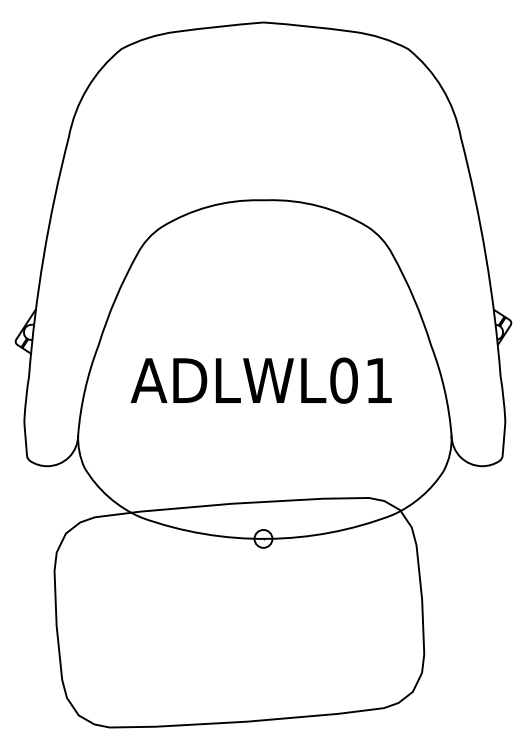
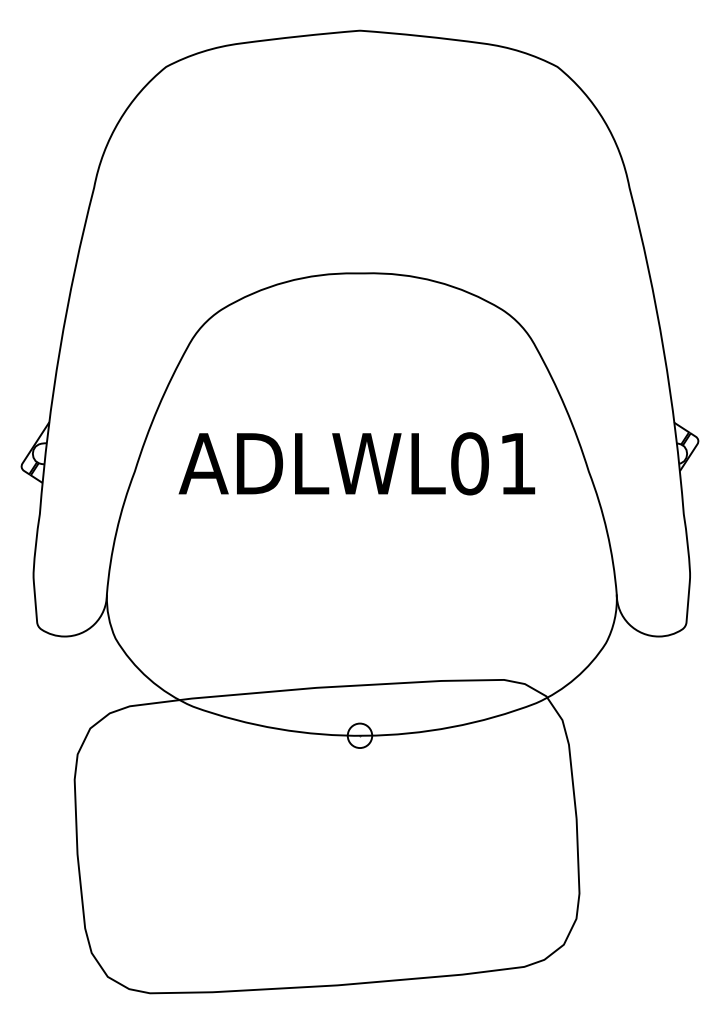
text: (260, 380) -> (355, 463), moved

